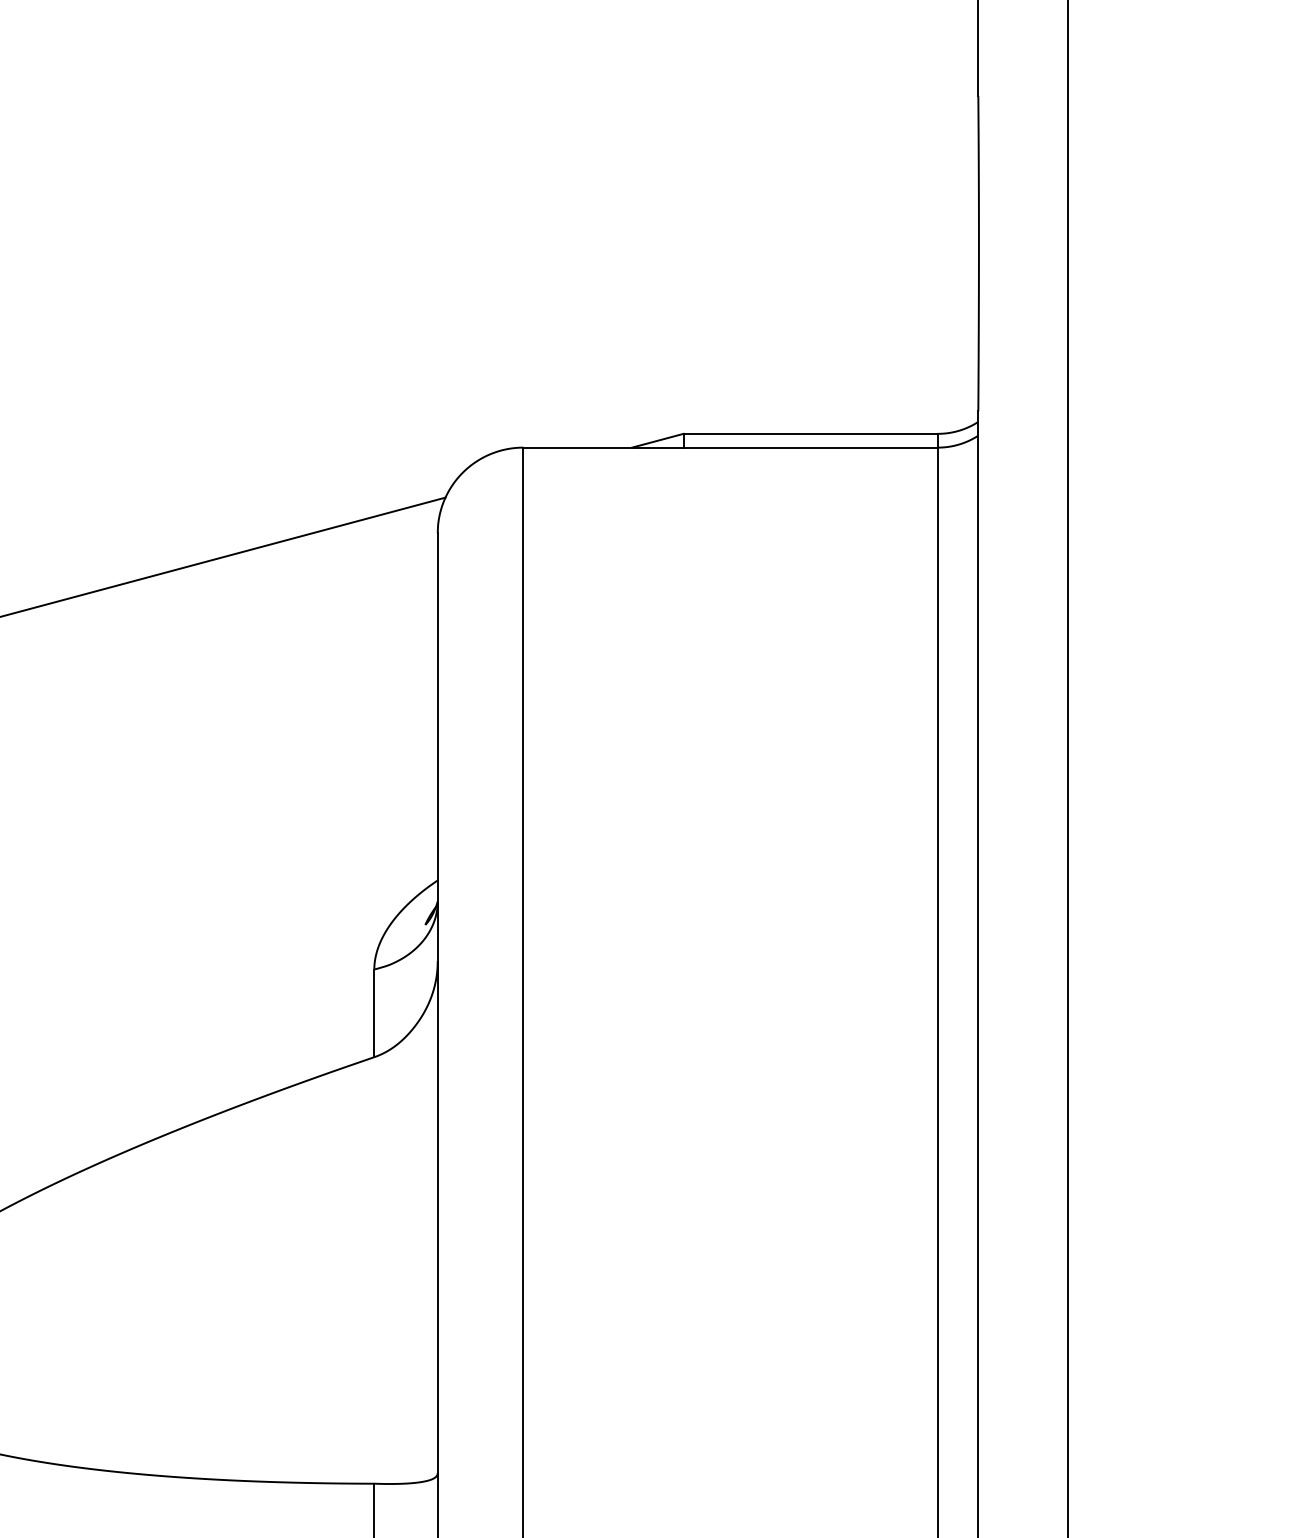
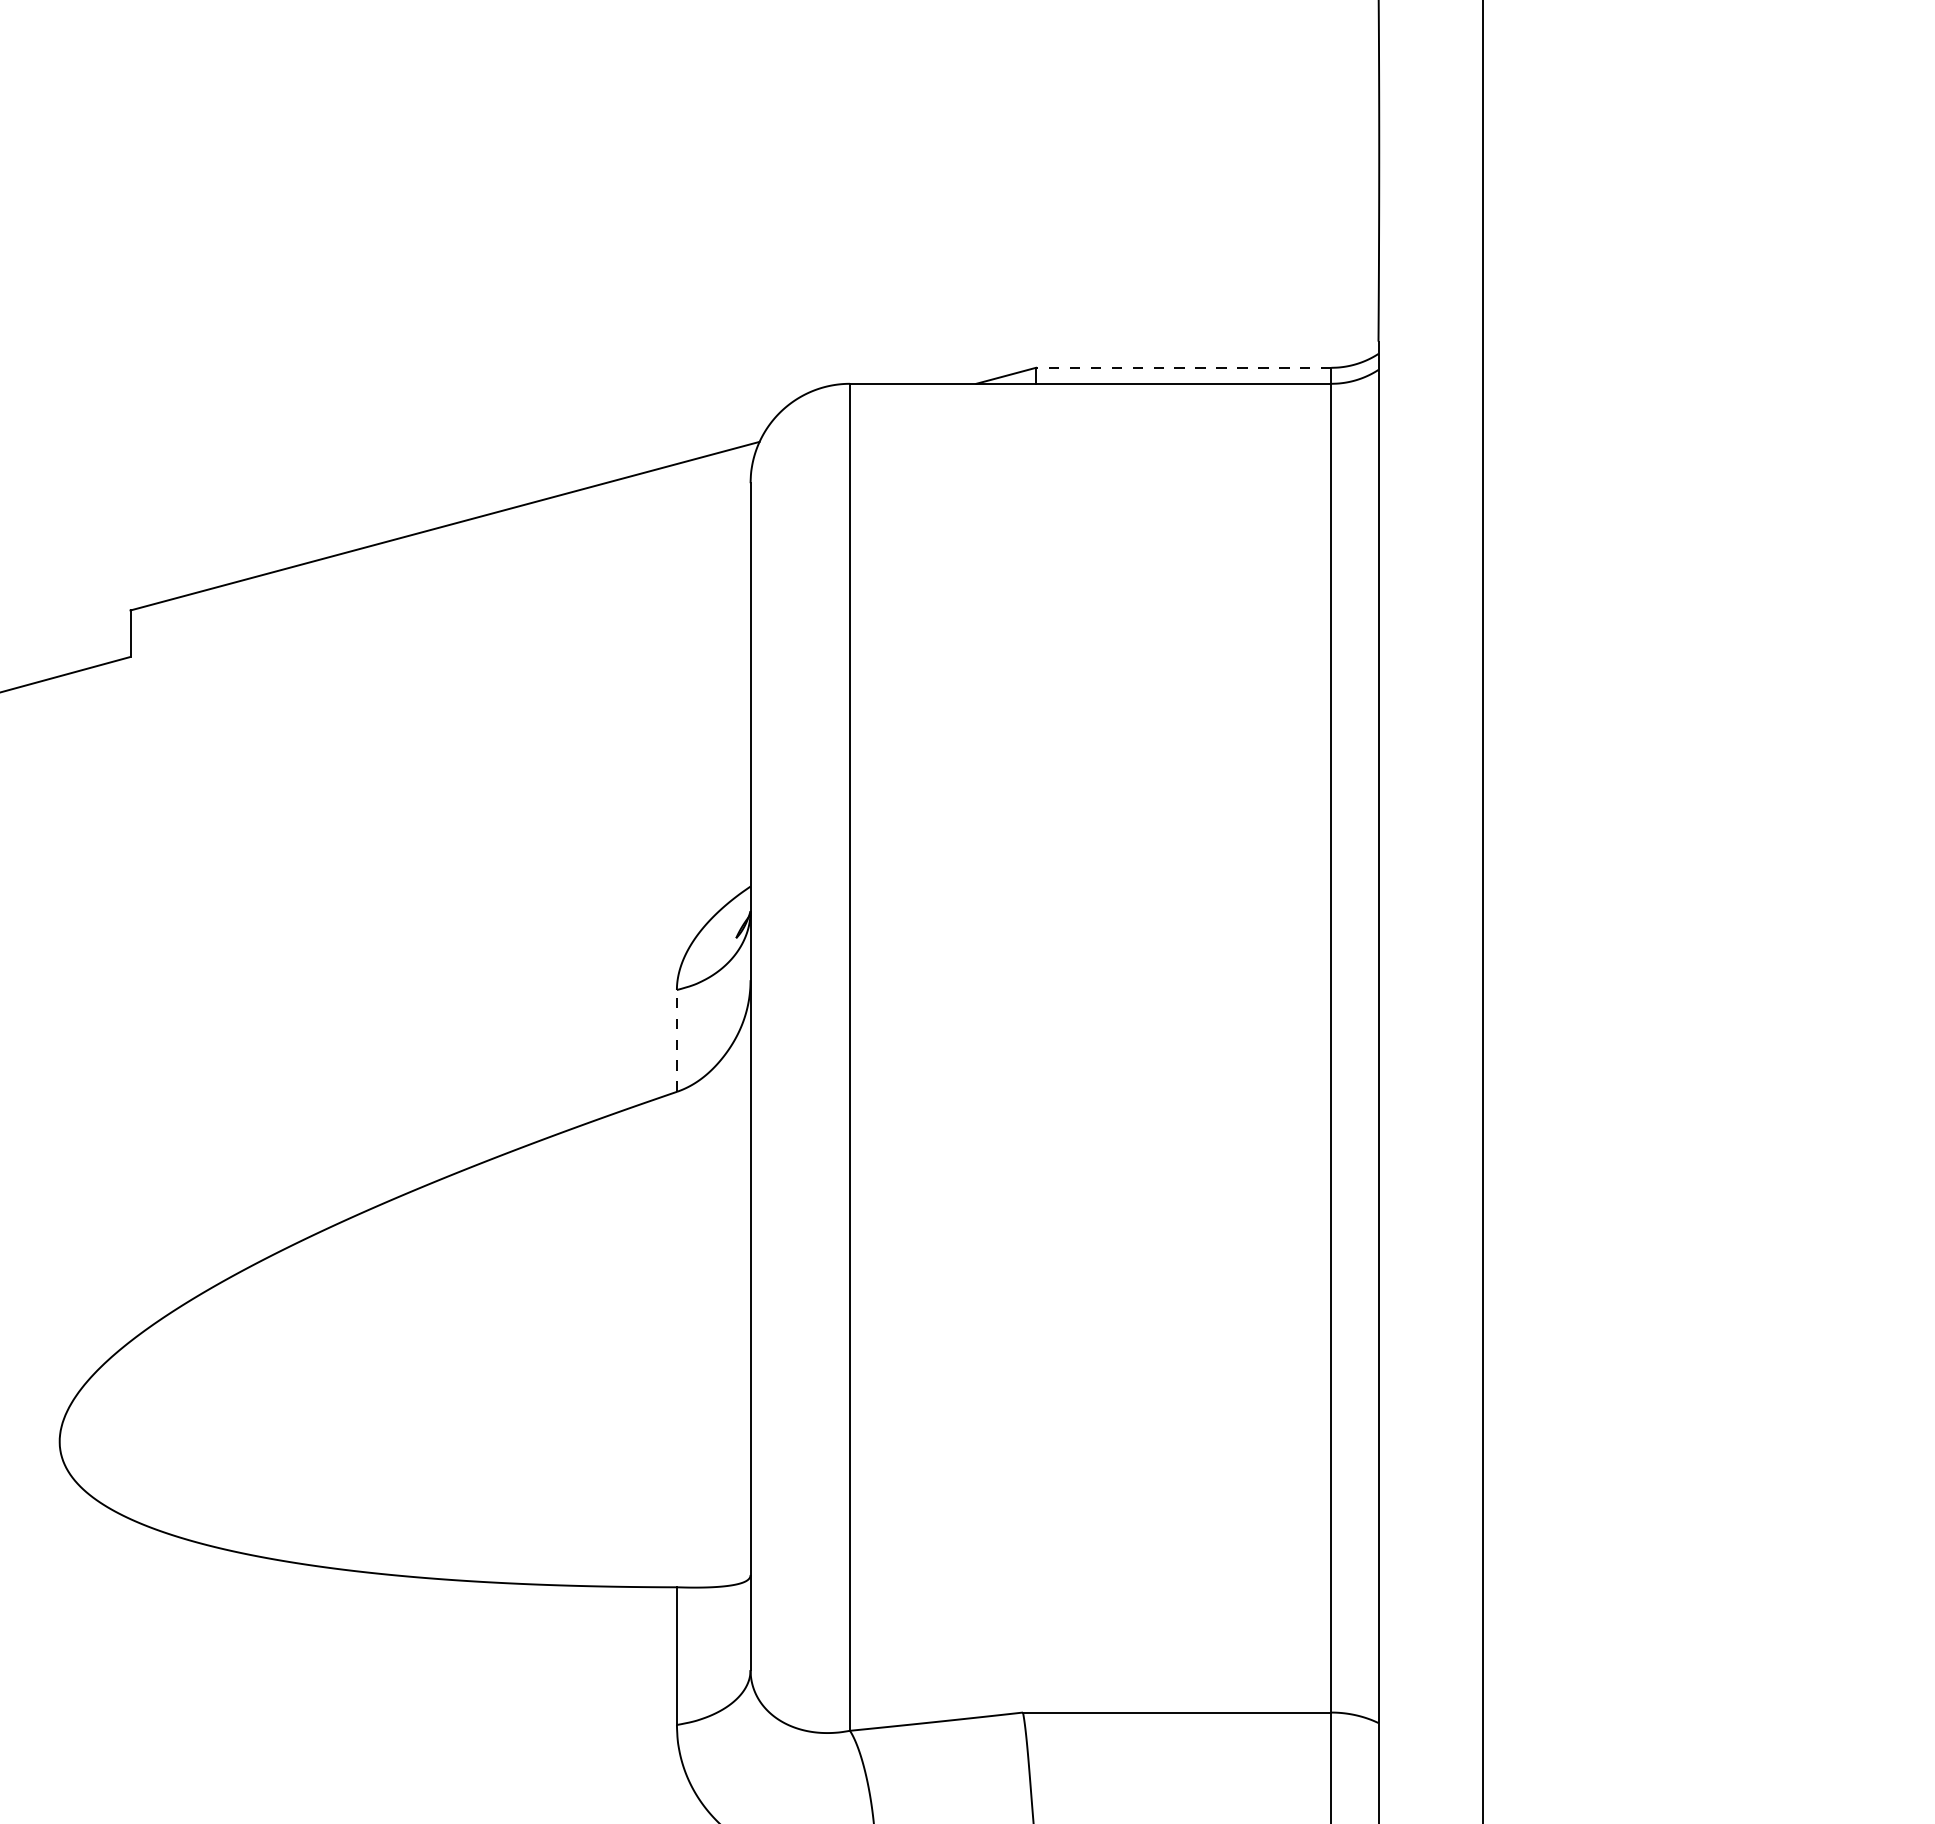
line: (810, 433) -> (1183, 367), solid -> dashed
line: (373, 1012) -> (676, 1040), solid -> dashed

